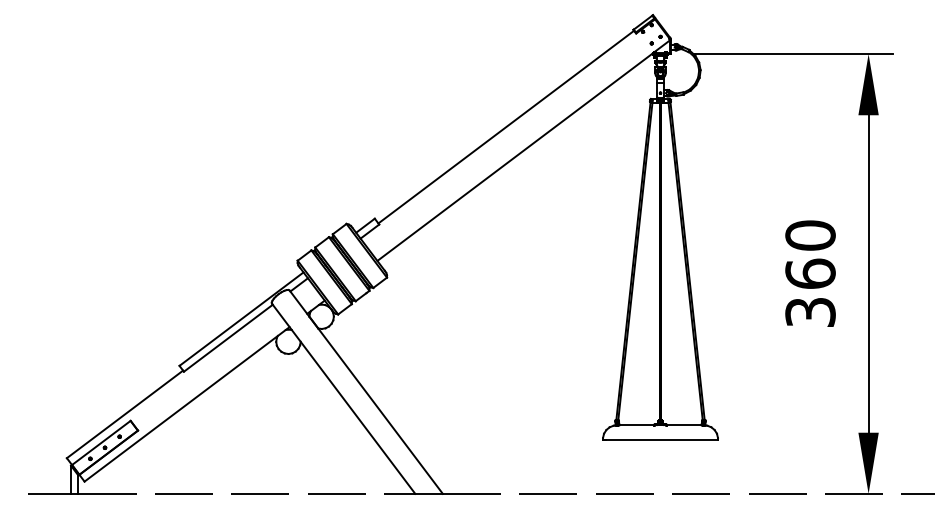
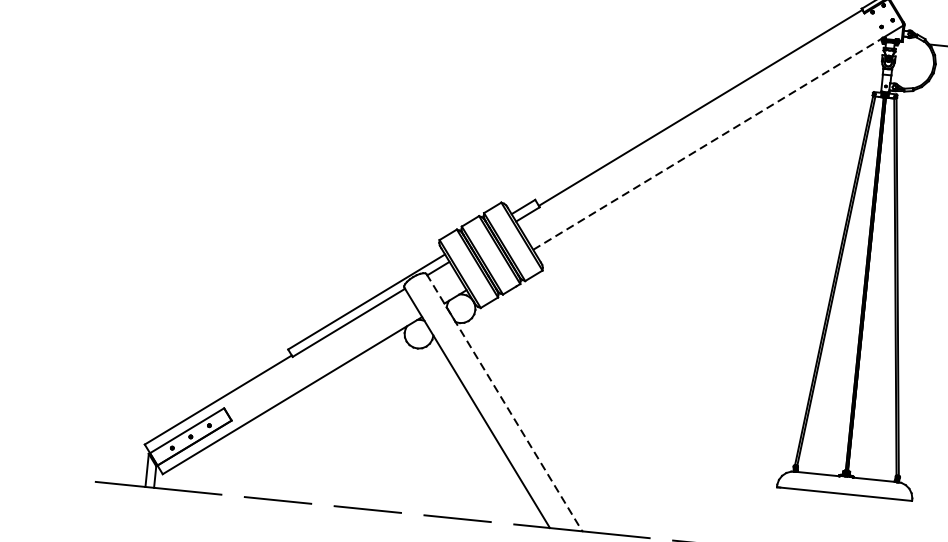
line: (515, 156) -> (707, 143), solid -> dashed
line: (366, 392) -> (504, 403), solid -> dashed

